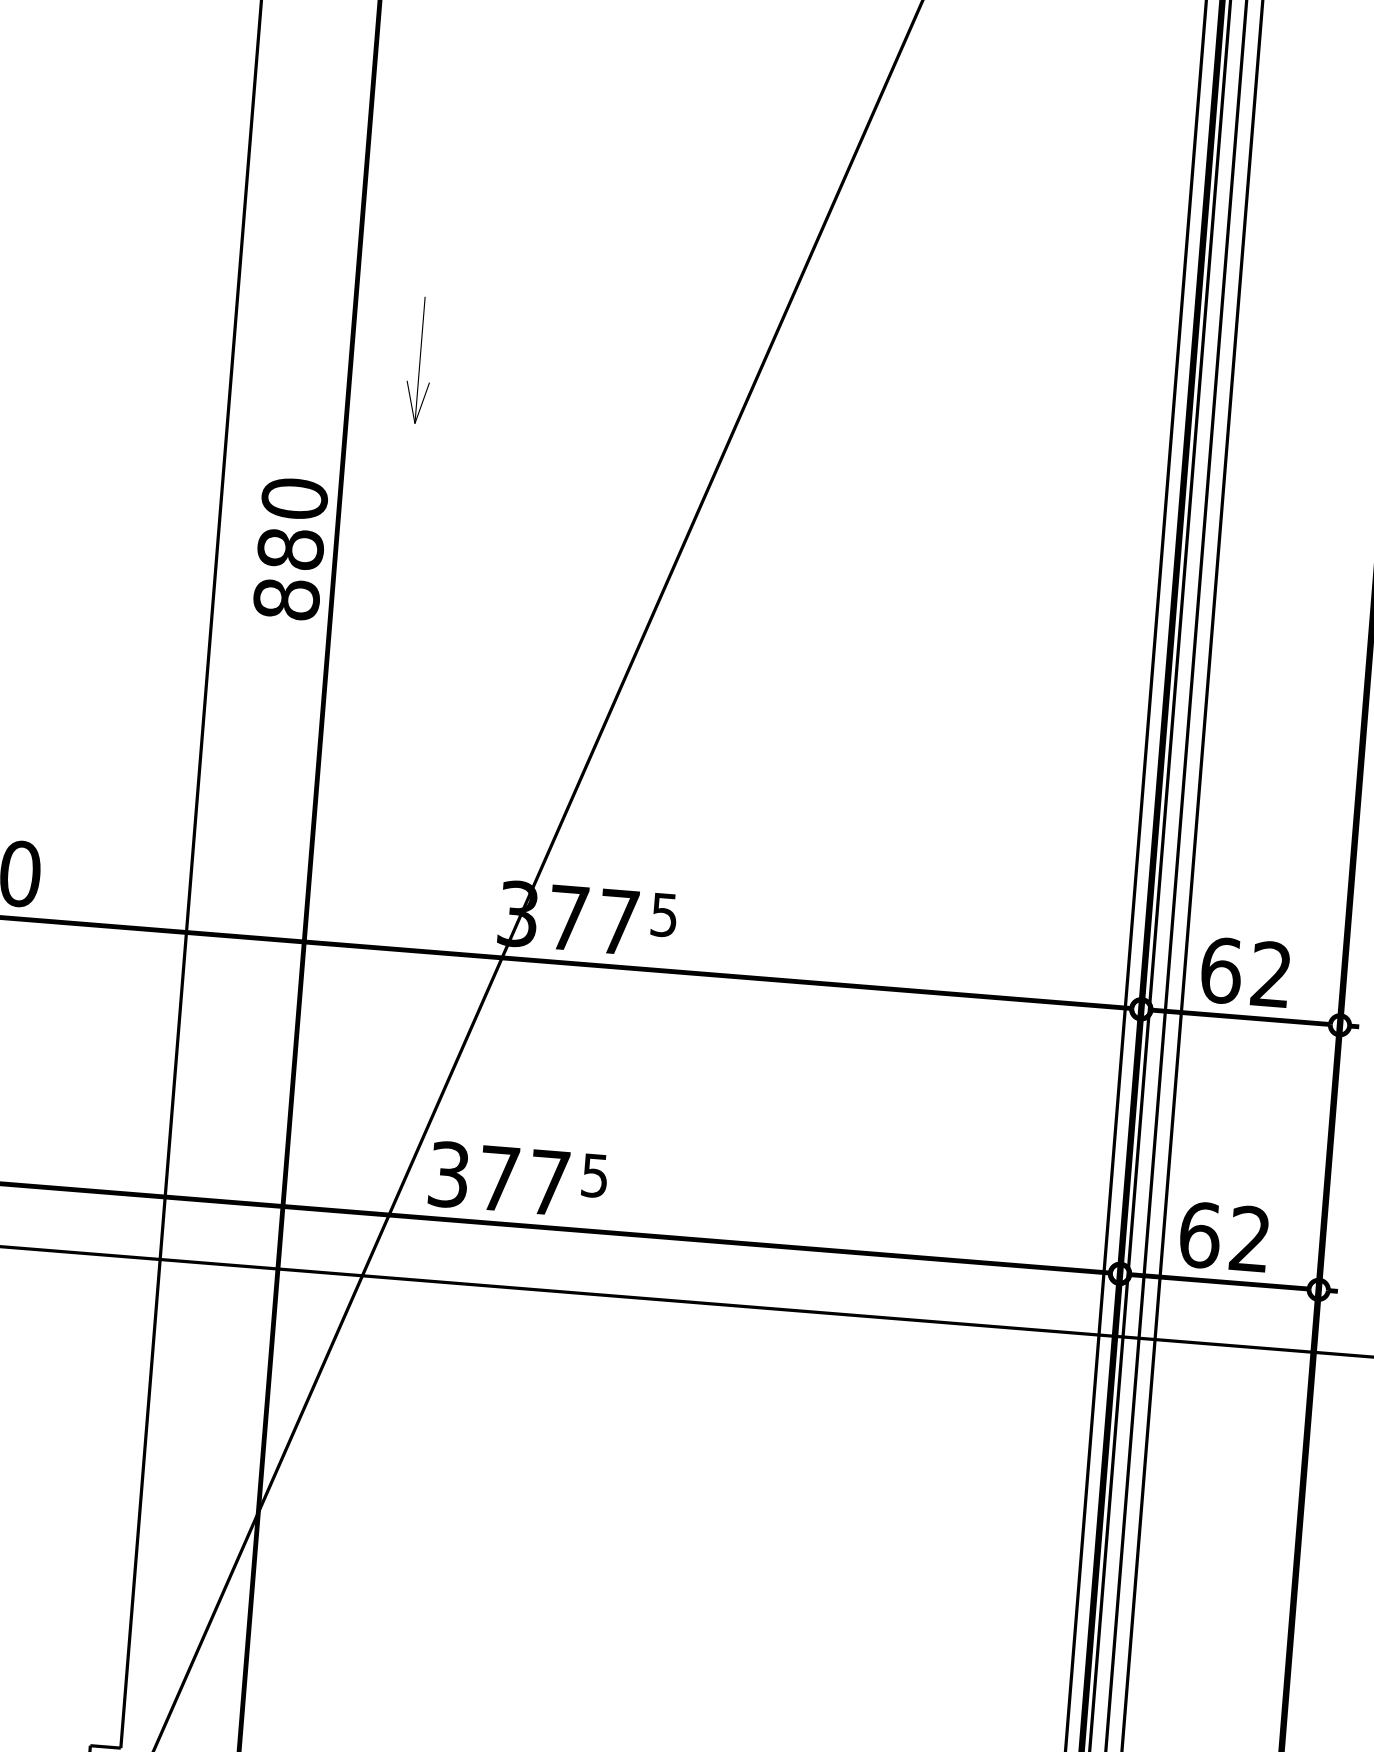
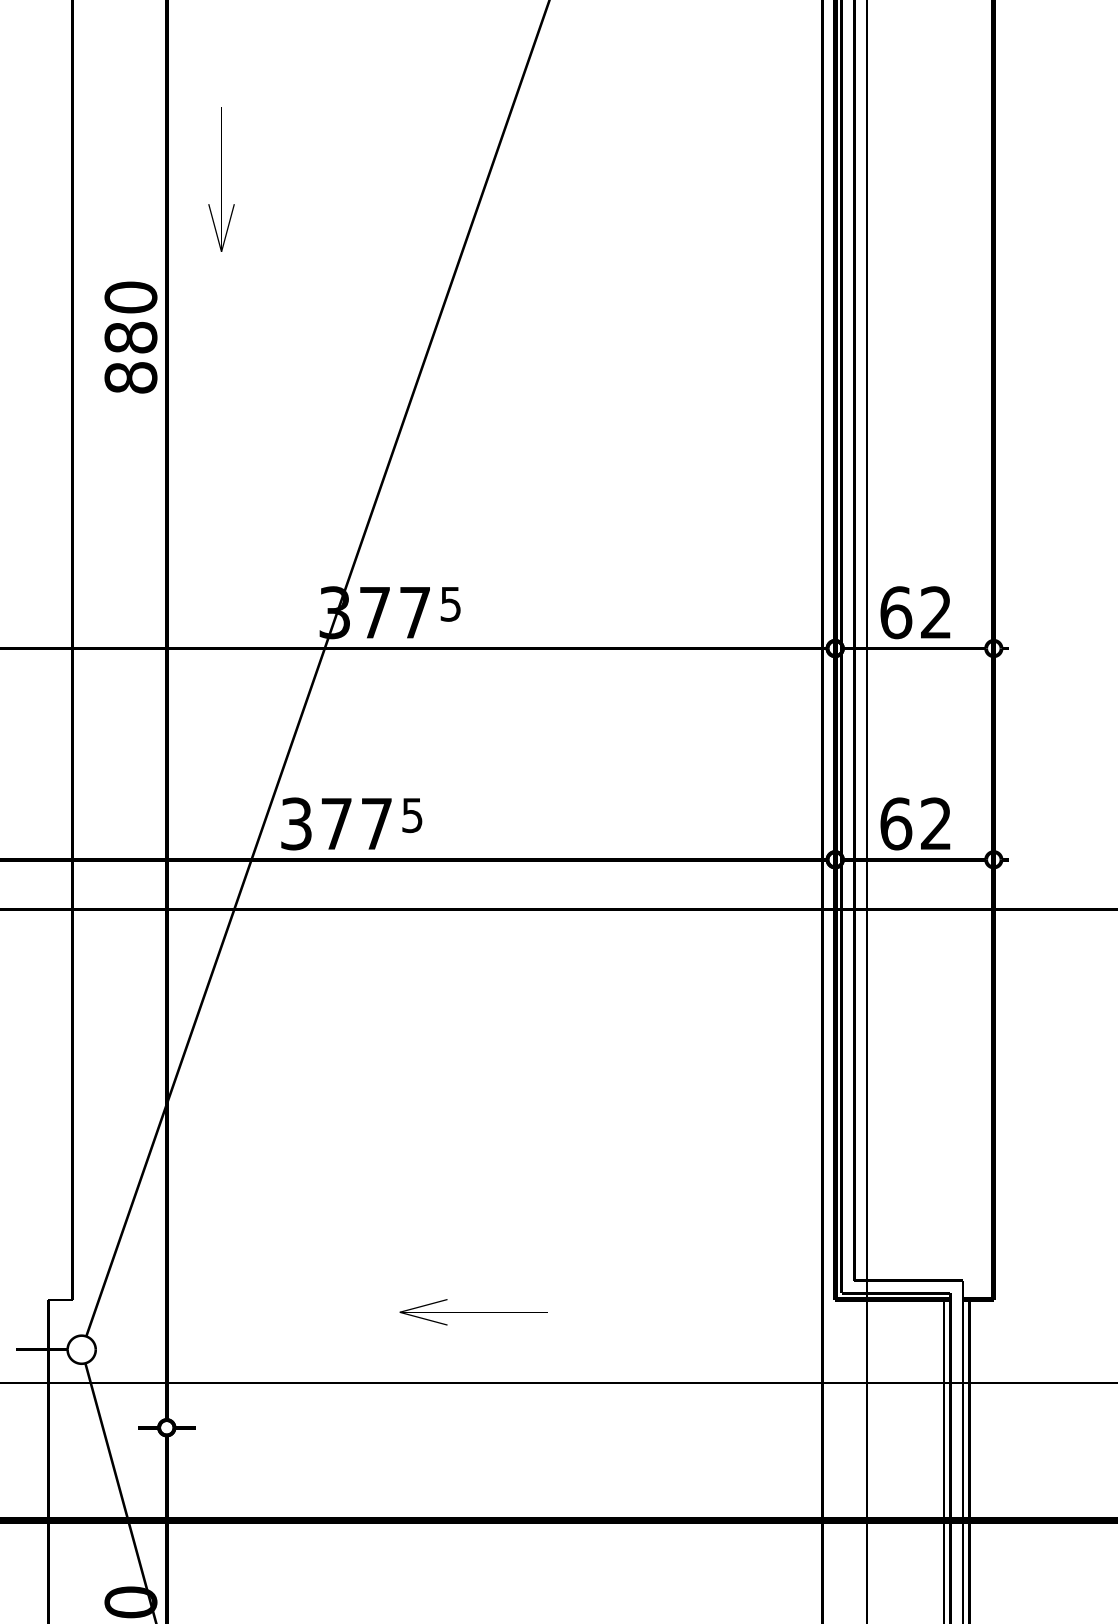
part: (420, 360) -> (221, 179), size x1.43

